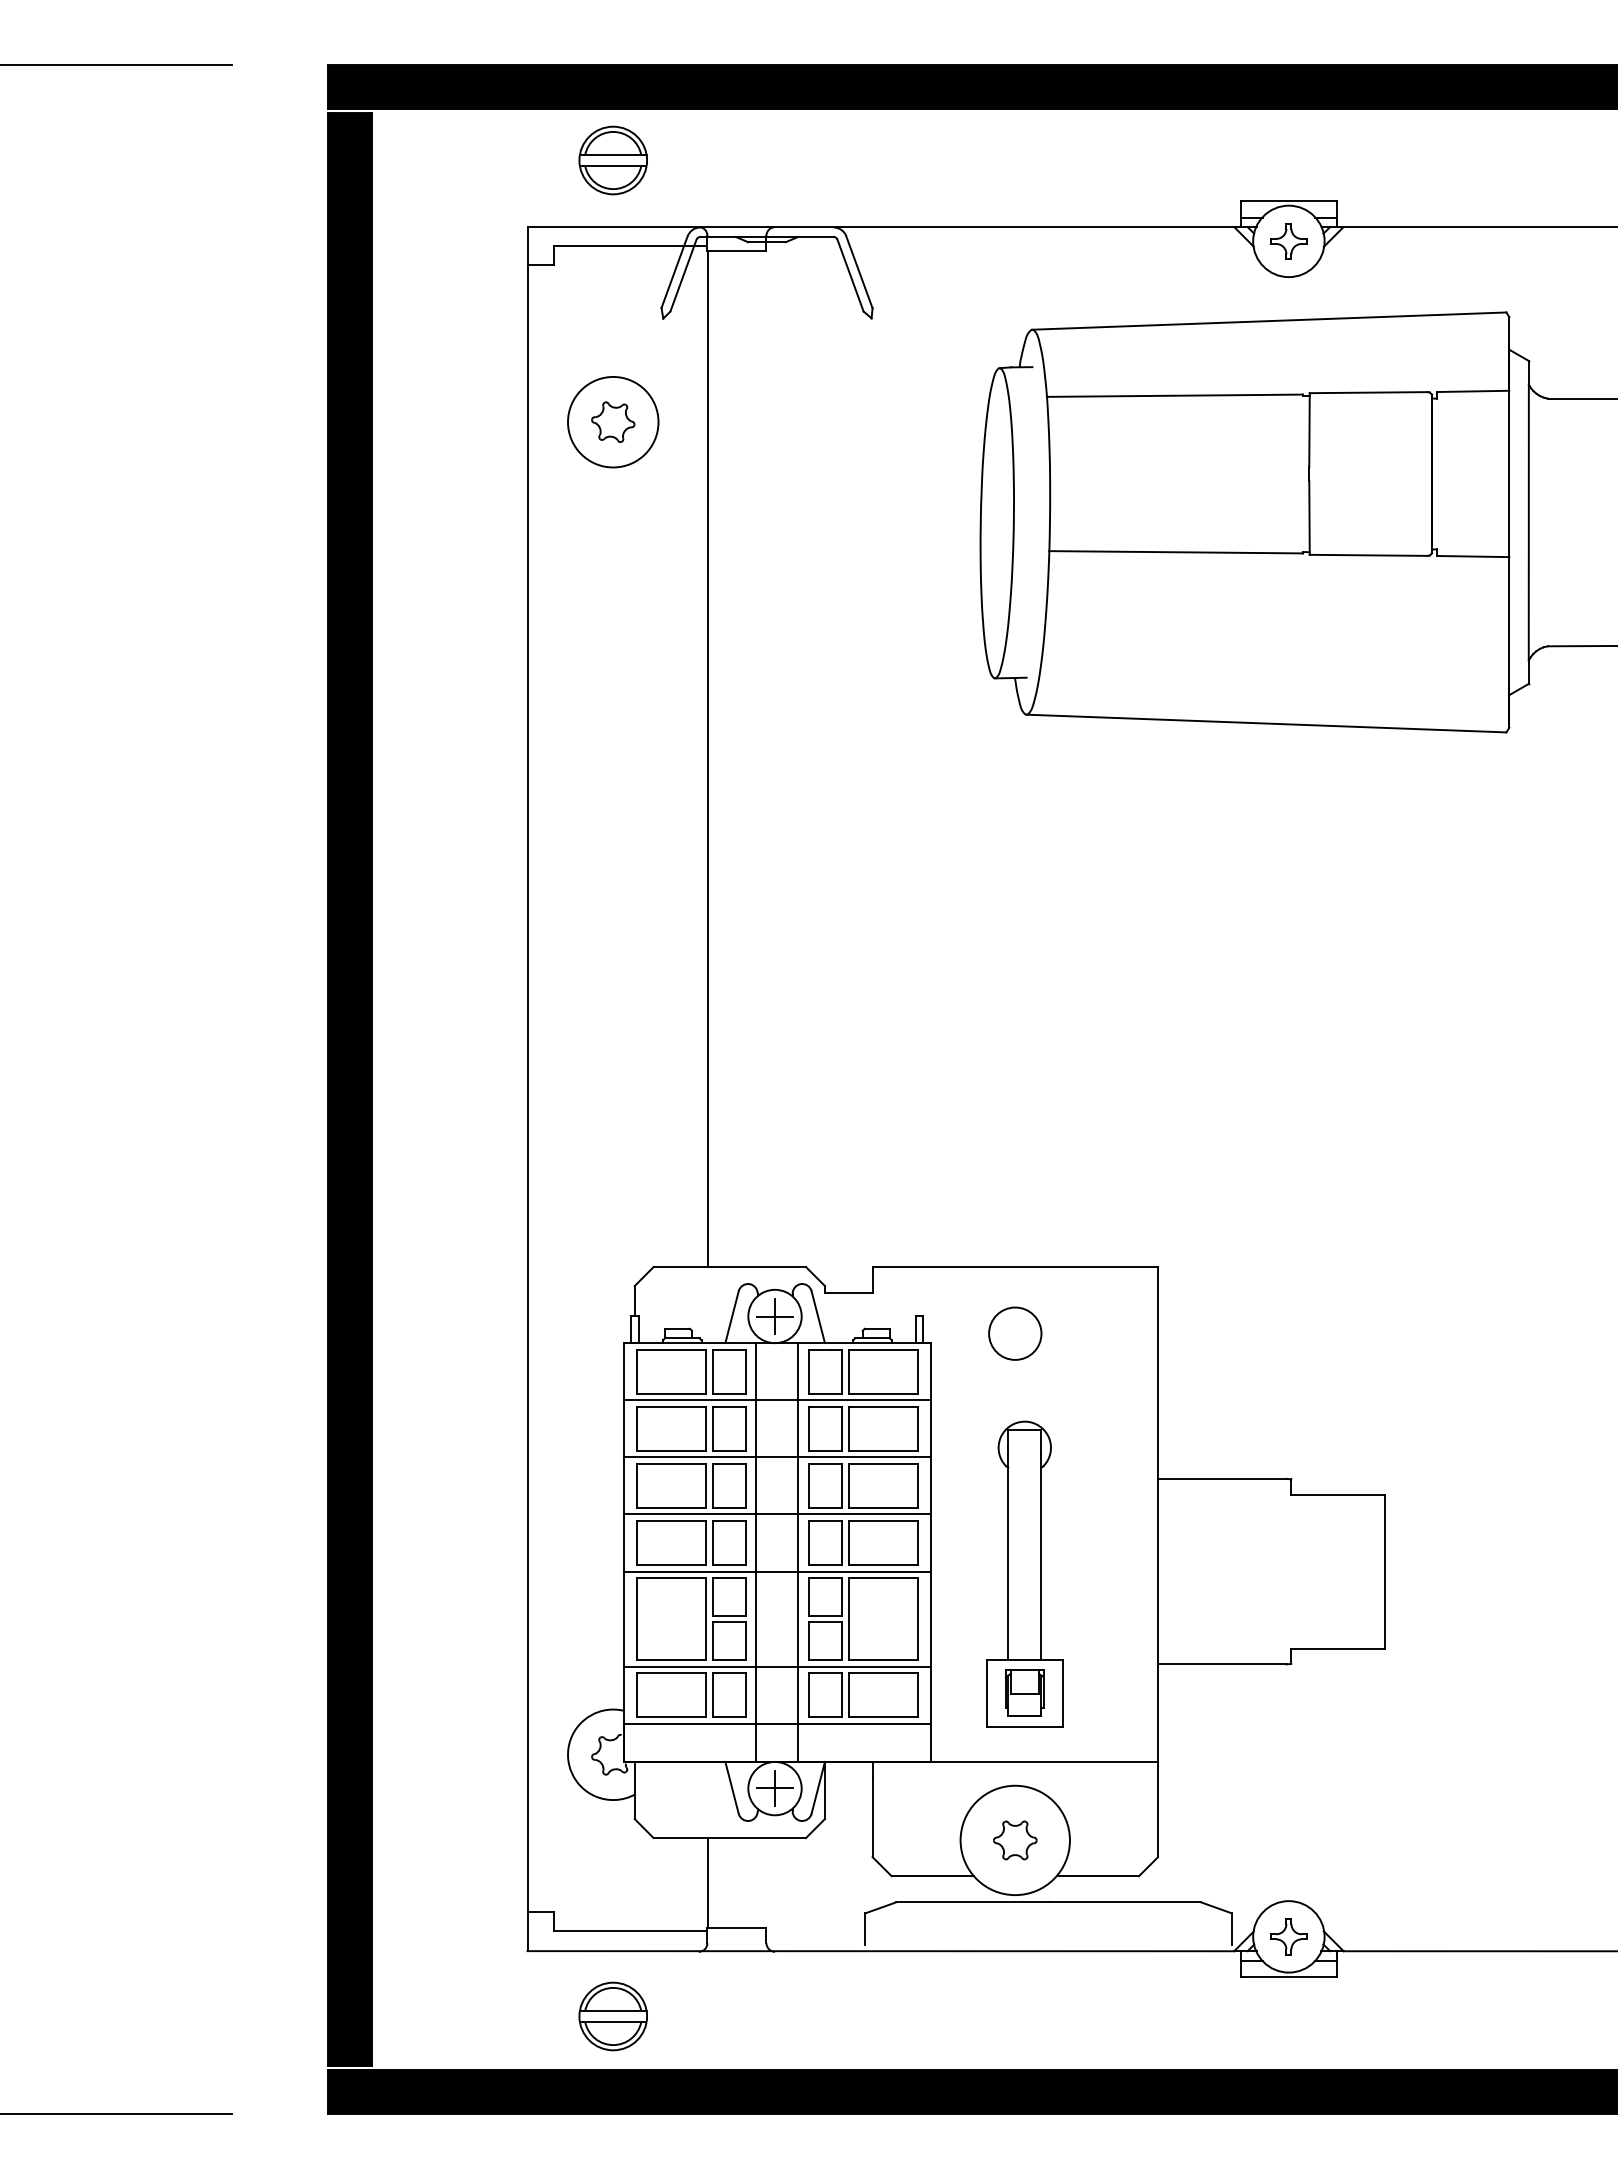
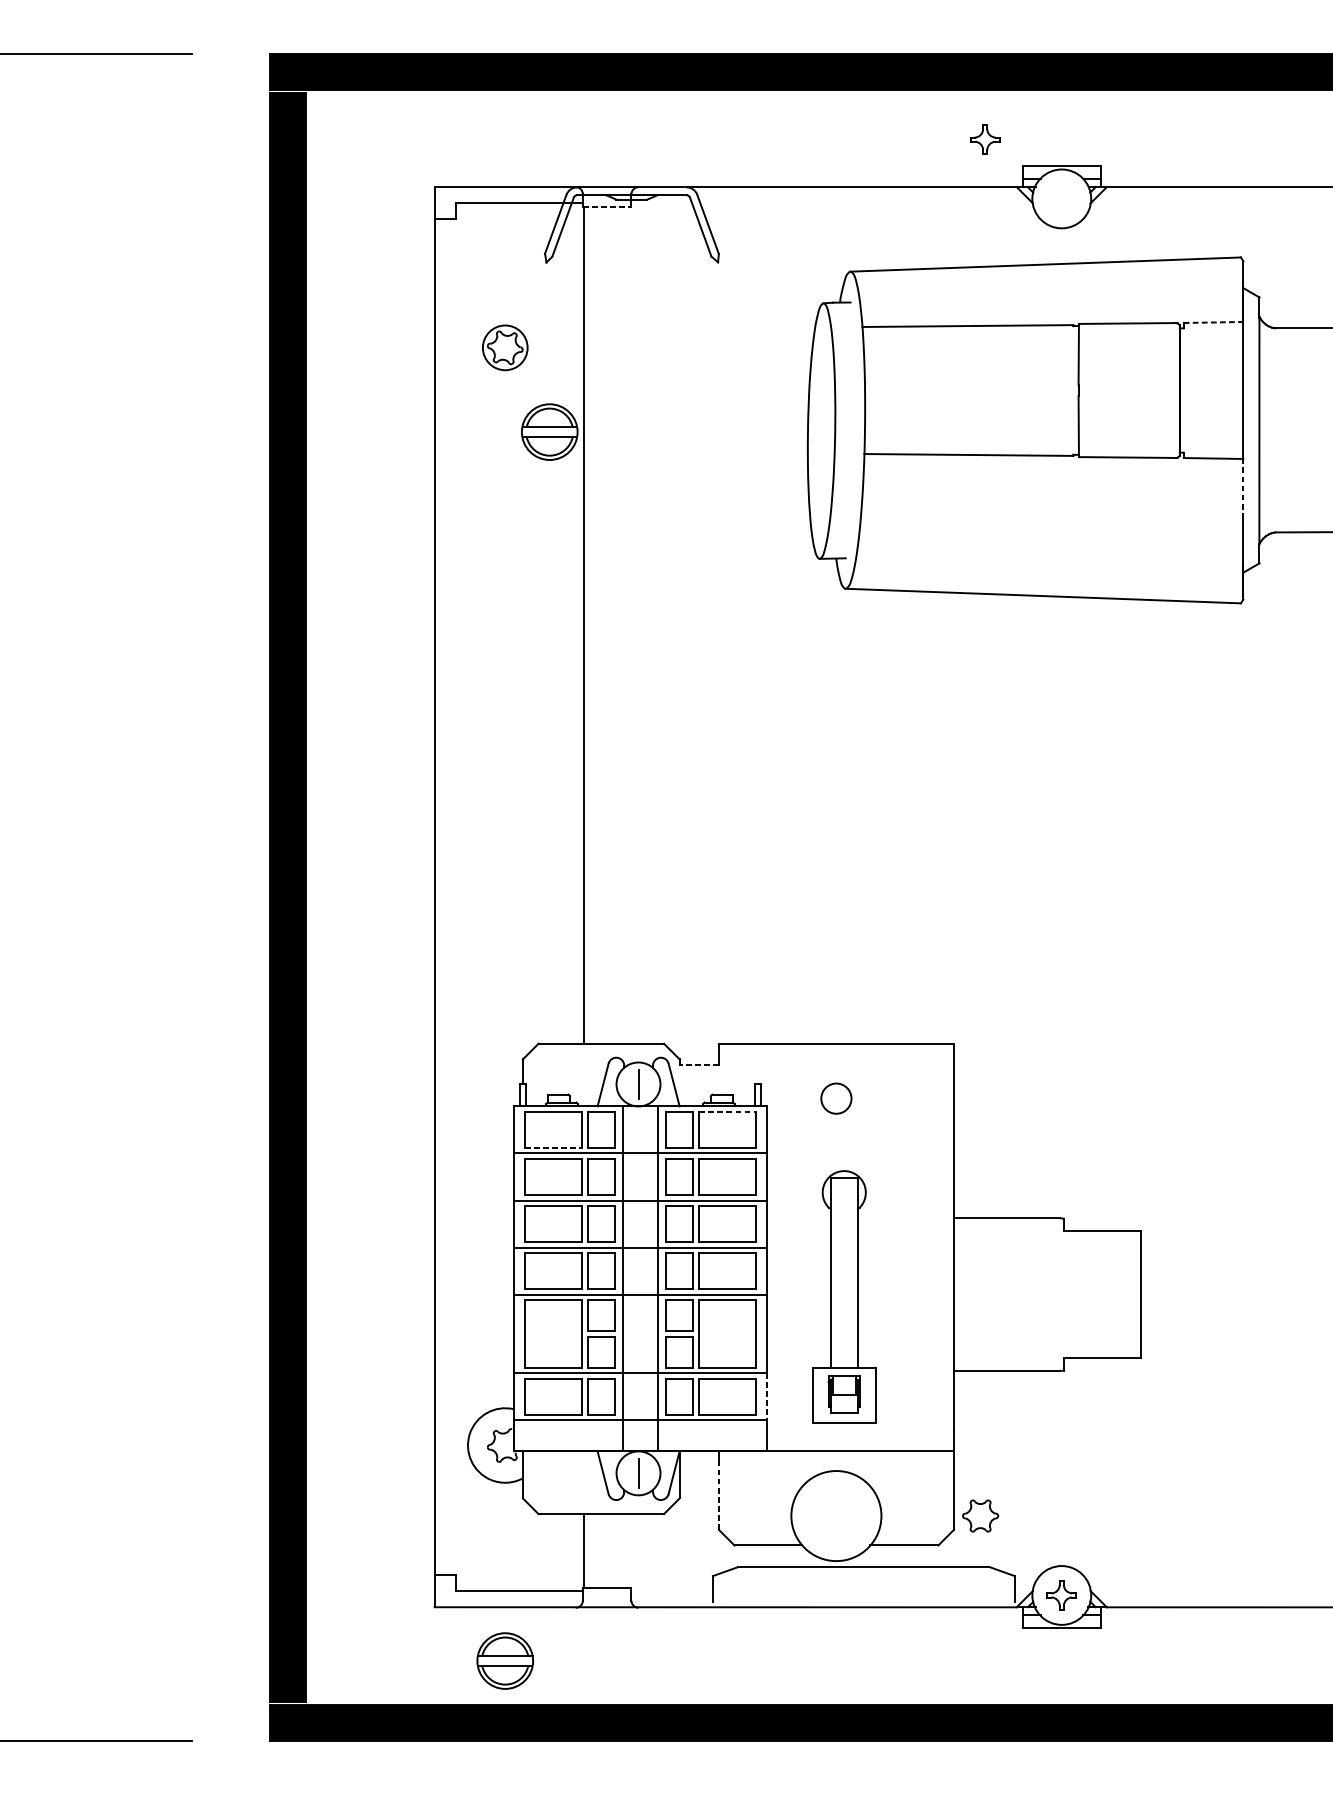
part: (612, 160) -> (549, 432), moved
part: (1288, 241) -> (984, 139), moved
line: (737, 250) -> (607, 206), solid -> dashed
line: (1473, 391) -> (1213, 322), solid -> dashed
circle: (613, 421) -> (505, 347), size x0.6
line: (1509, 591) -> (1243, 487), solid -> dashed
line: (848, 1292) -> (699, 1064), solid -> dashed
line: (774, 1316) -> (638, 1084), removed
circle: (1015, 1333) -> (836, 1098), size x0.7
line: (883, 1349) -> (727, 1111), solid -> dashed
line: (671, 1393) -> (553, 1147), solid -> dashed
line: (931, 1695) -> (767, 1396), solid -> dashed
line: (774, 1788) -> (638, 1473), removed
line: (872, 1817) -> (718, 1497), solid -> dashed
part: (1015, 1840) -> (980, 1516), moved

